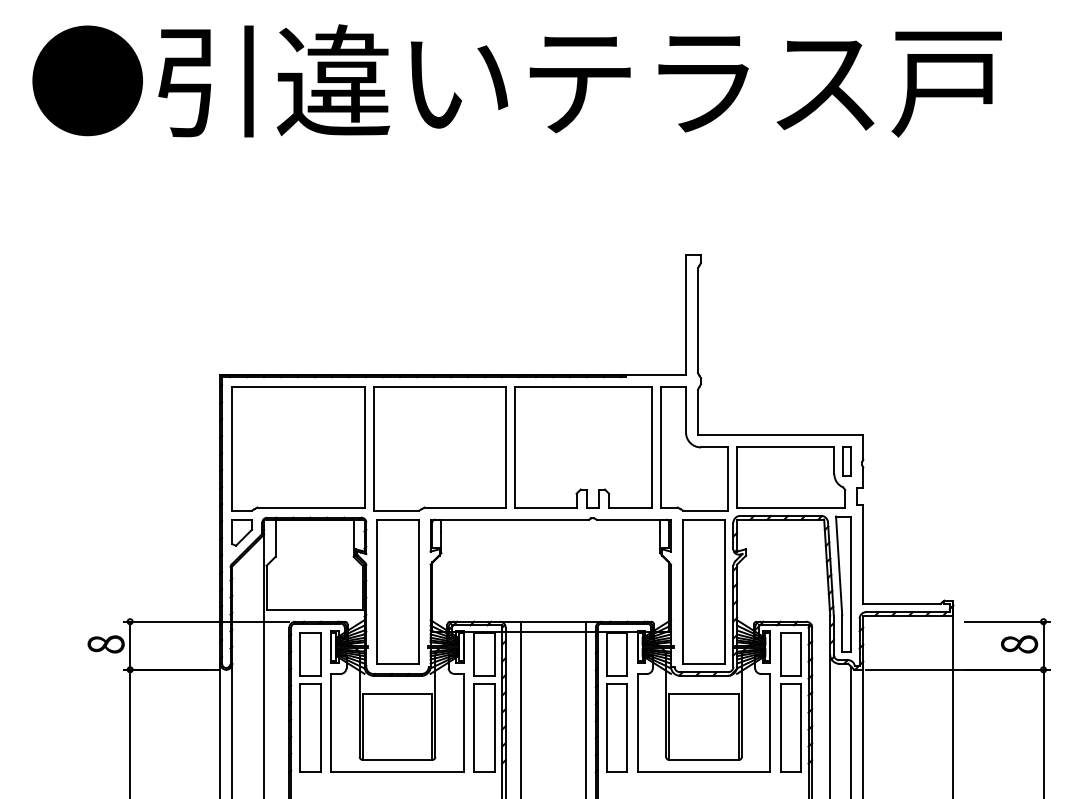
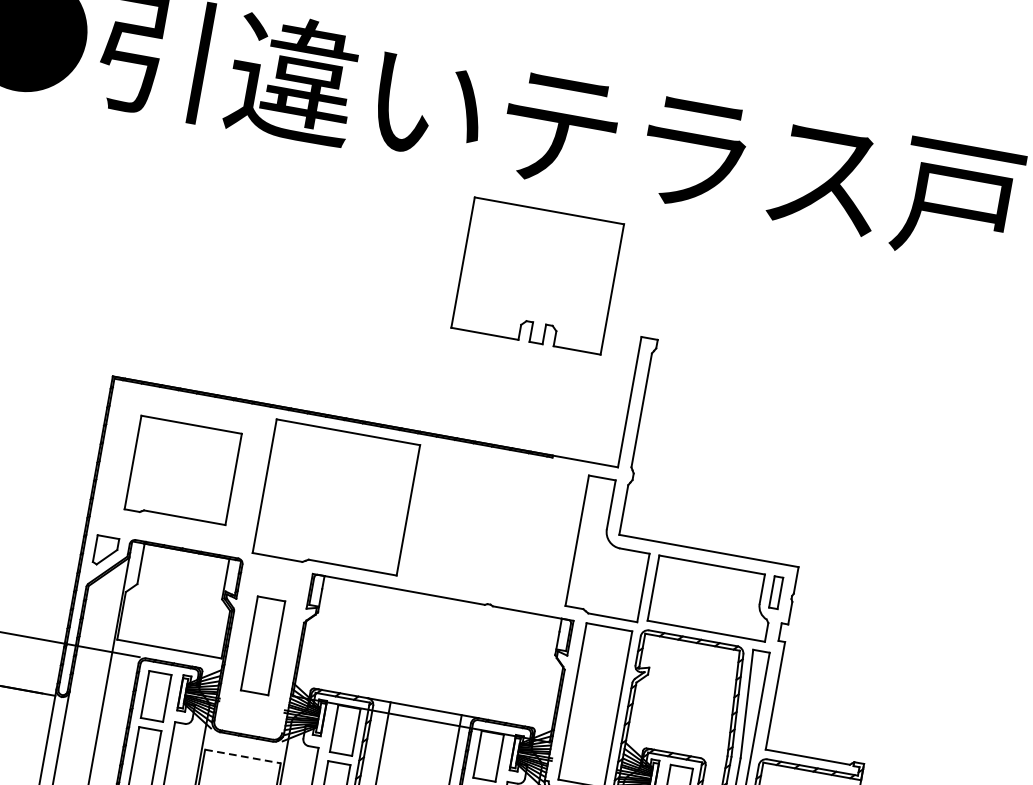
part: (583, 447) -> (537, 276), moved
part: (298, 448) -> (183, 471), size x0.7
part: (397, 591) -> (262, 645), size x0.6
line: (397, 693) -> (242, 756), solid -> dashed

